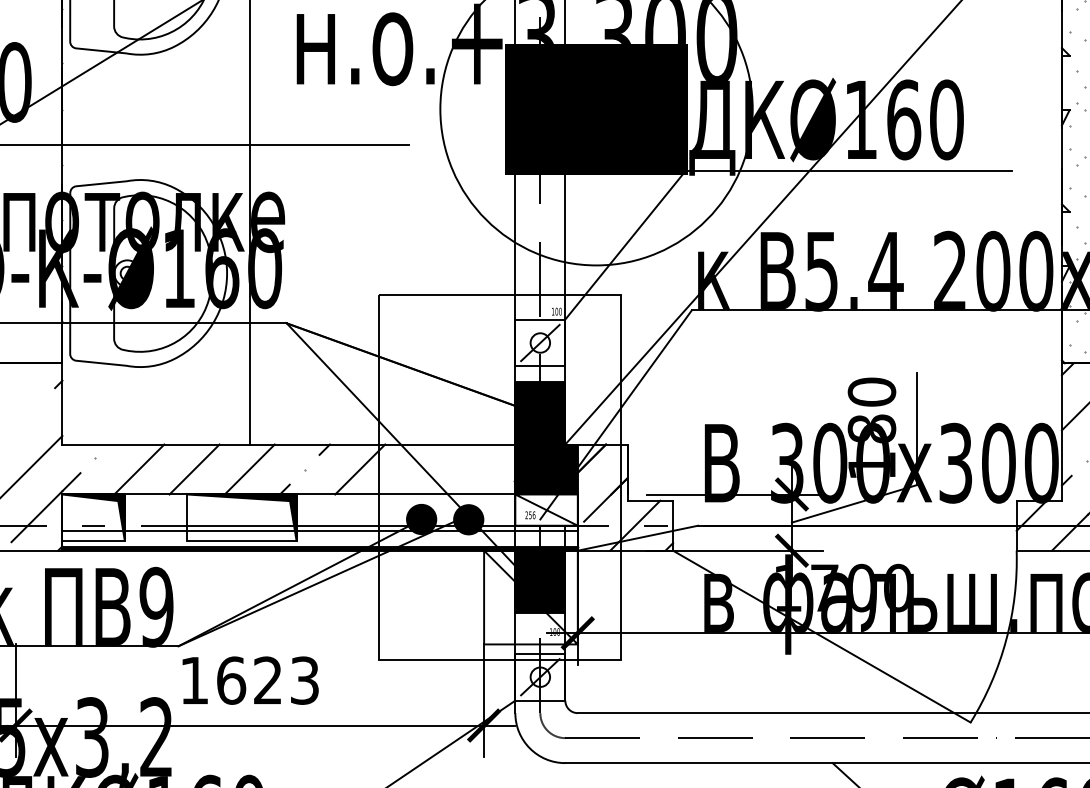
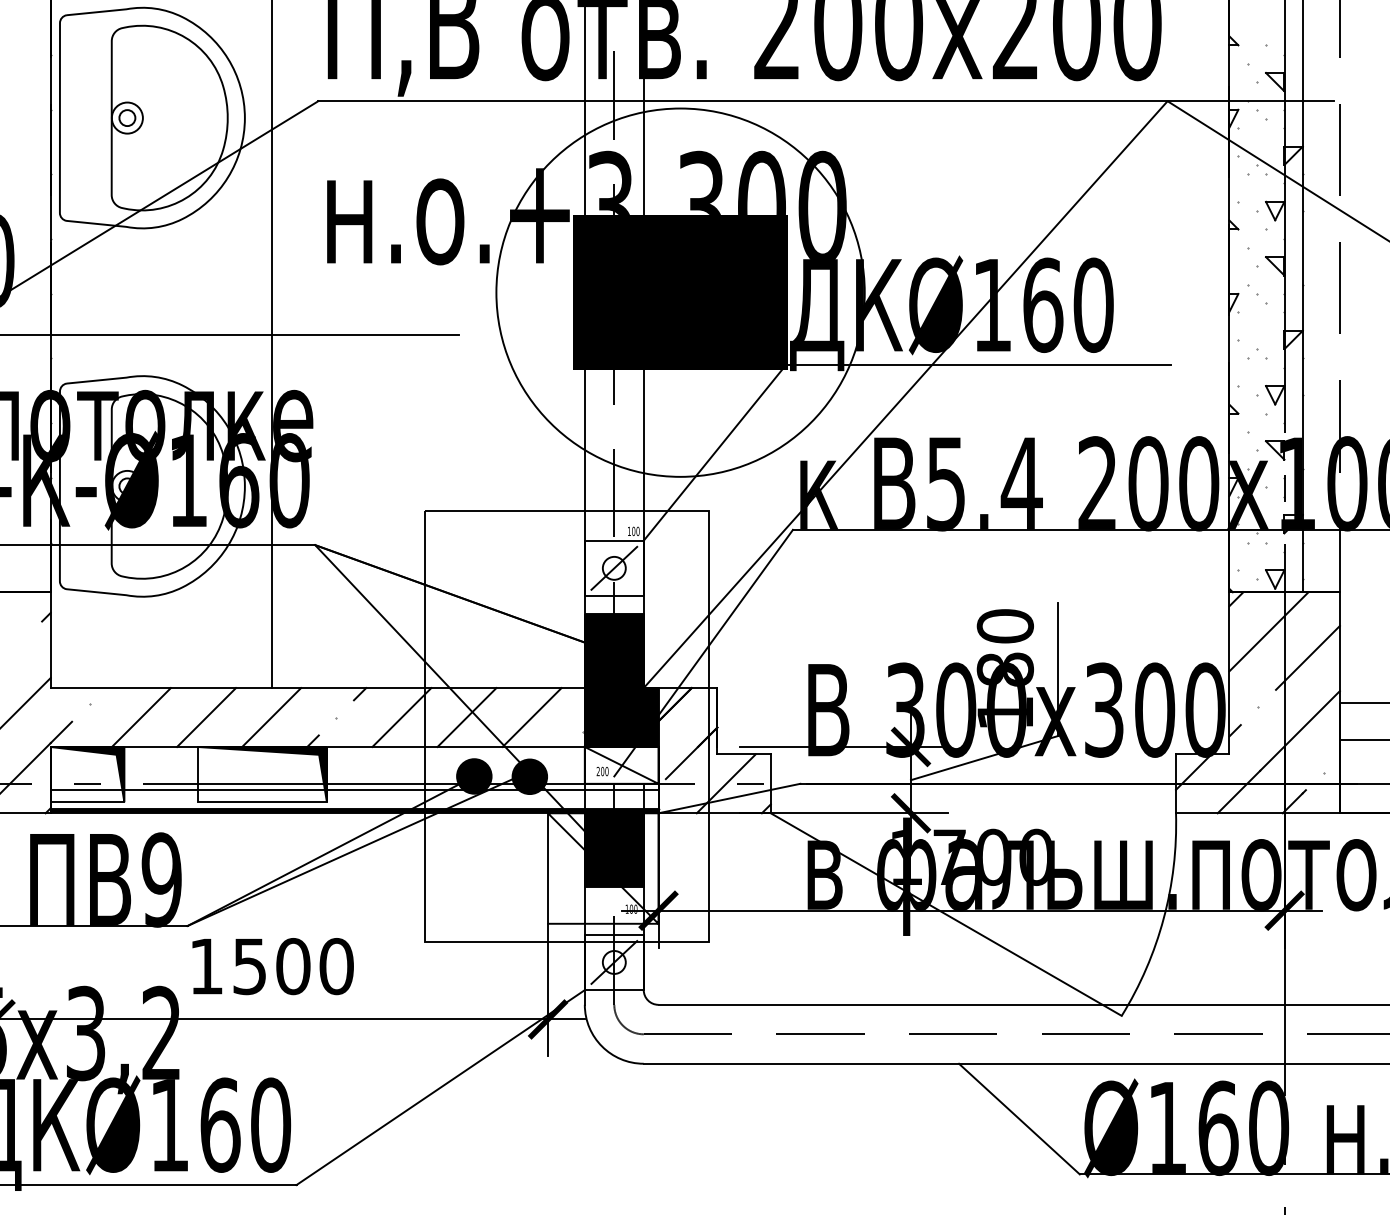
line: (415, 469) -> (466, 717), added
line: (470, 469) -> (531, 717), added
text: (532, 515) -> (604, 771), 256 -> 200
text: (268, 680) -> (293, 966), 1623 -> 1500

